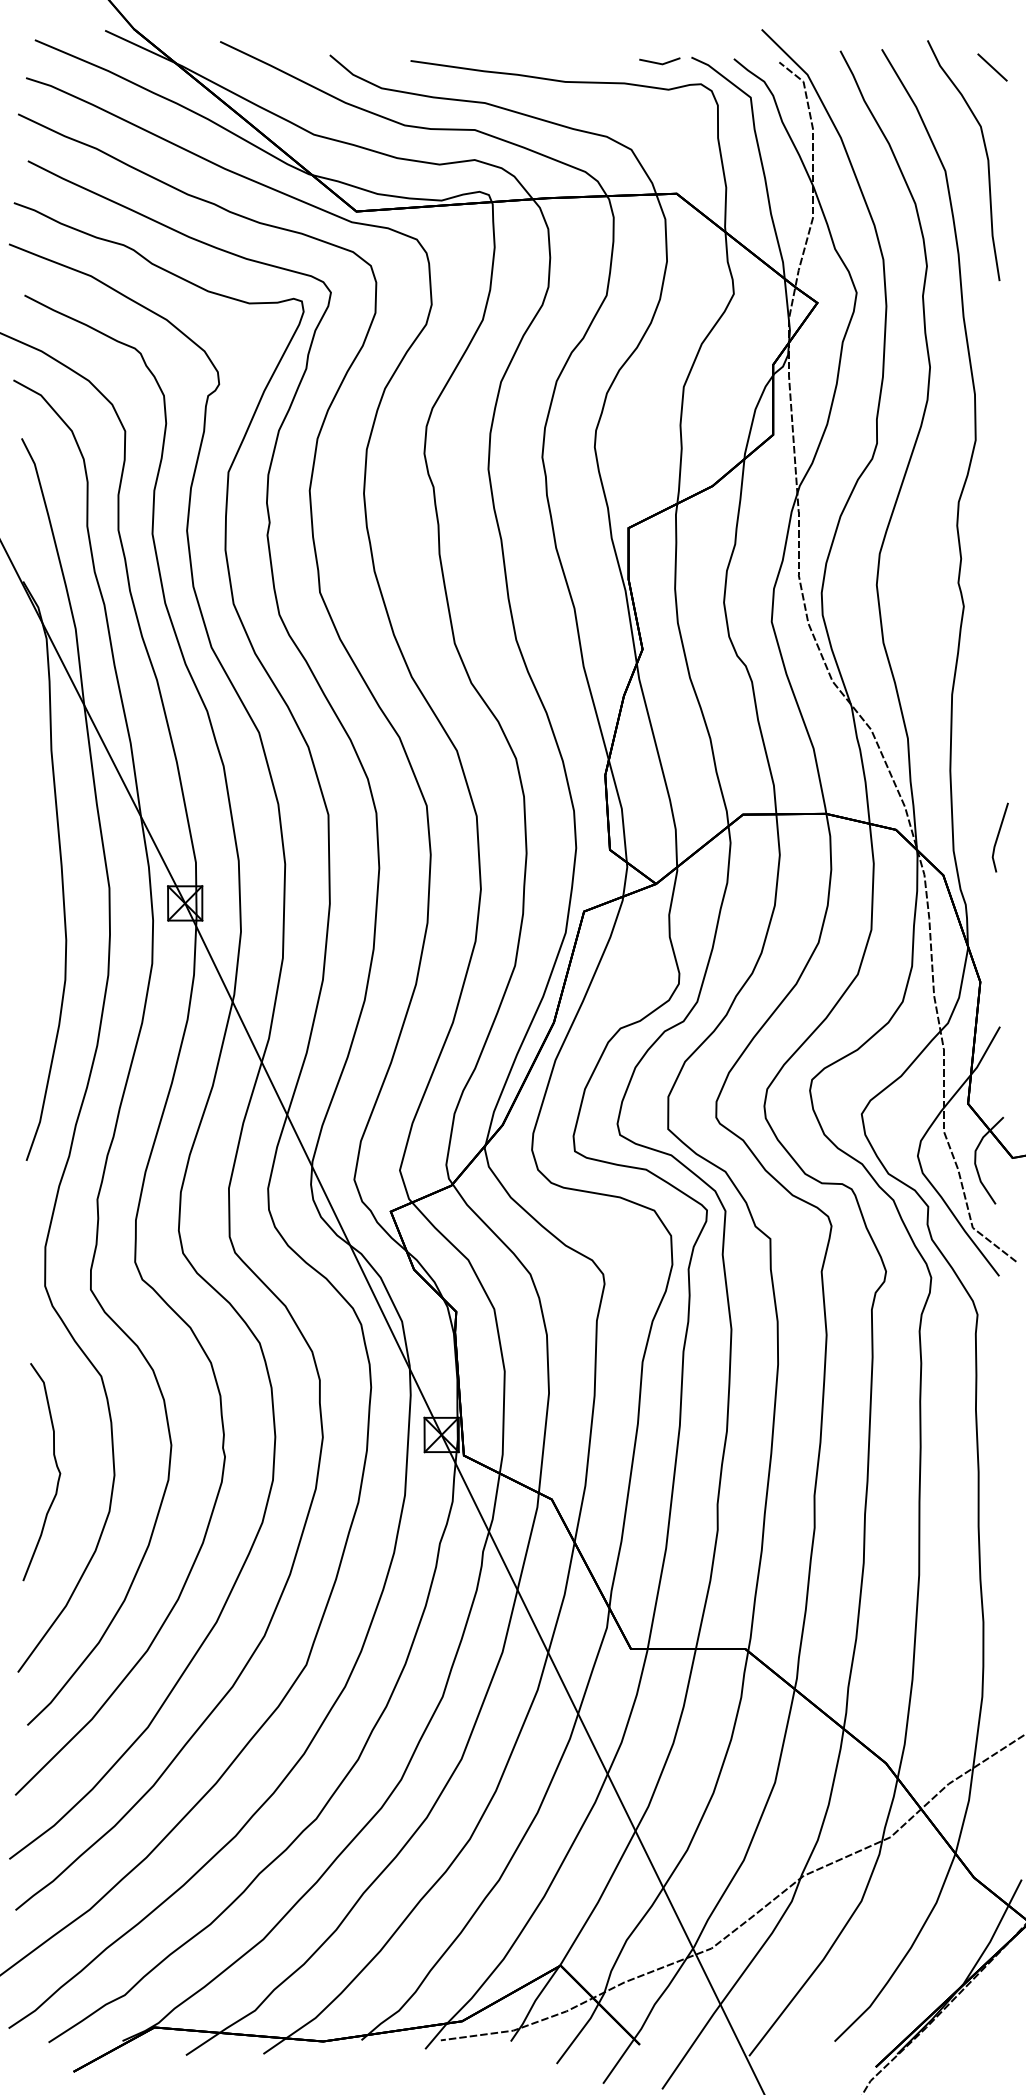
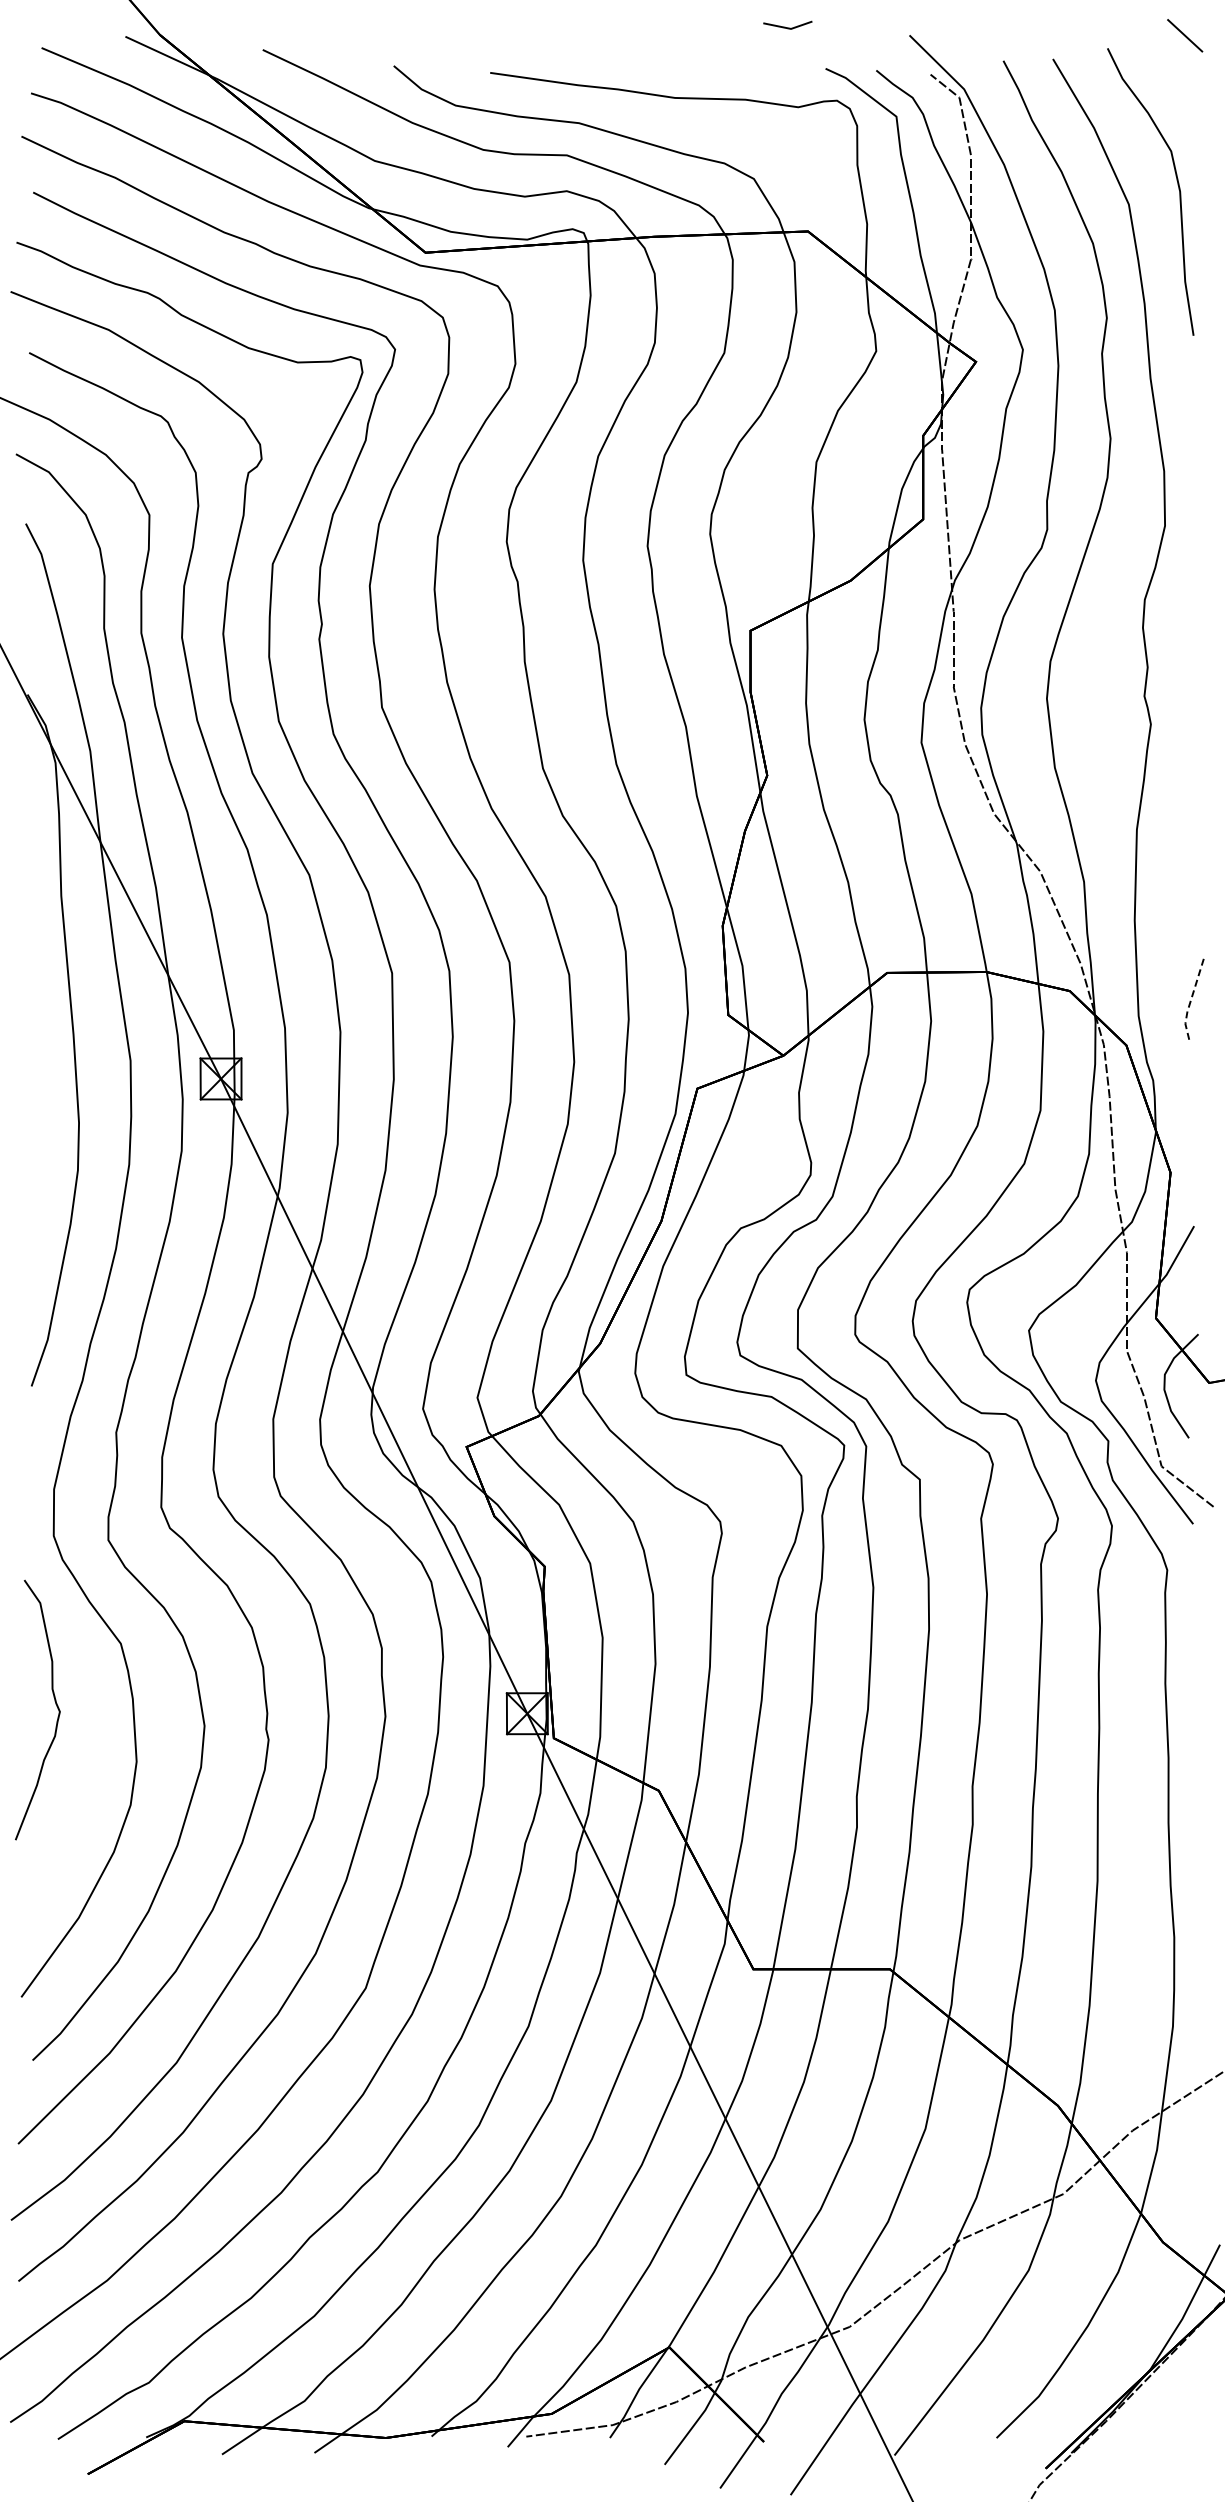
line: (657, 62) -> (785, 26), moved
line: (992, 67) -> (1185, 35), moved
line: (997, 838) -> (1190, 1001), solid -> dashed
curve: (56, 1467) -> (55, 1704), moved

